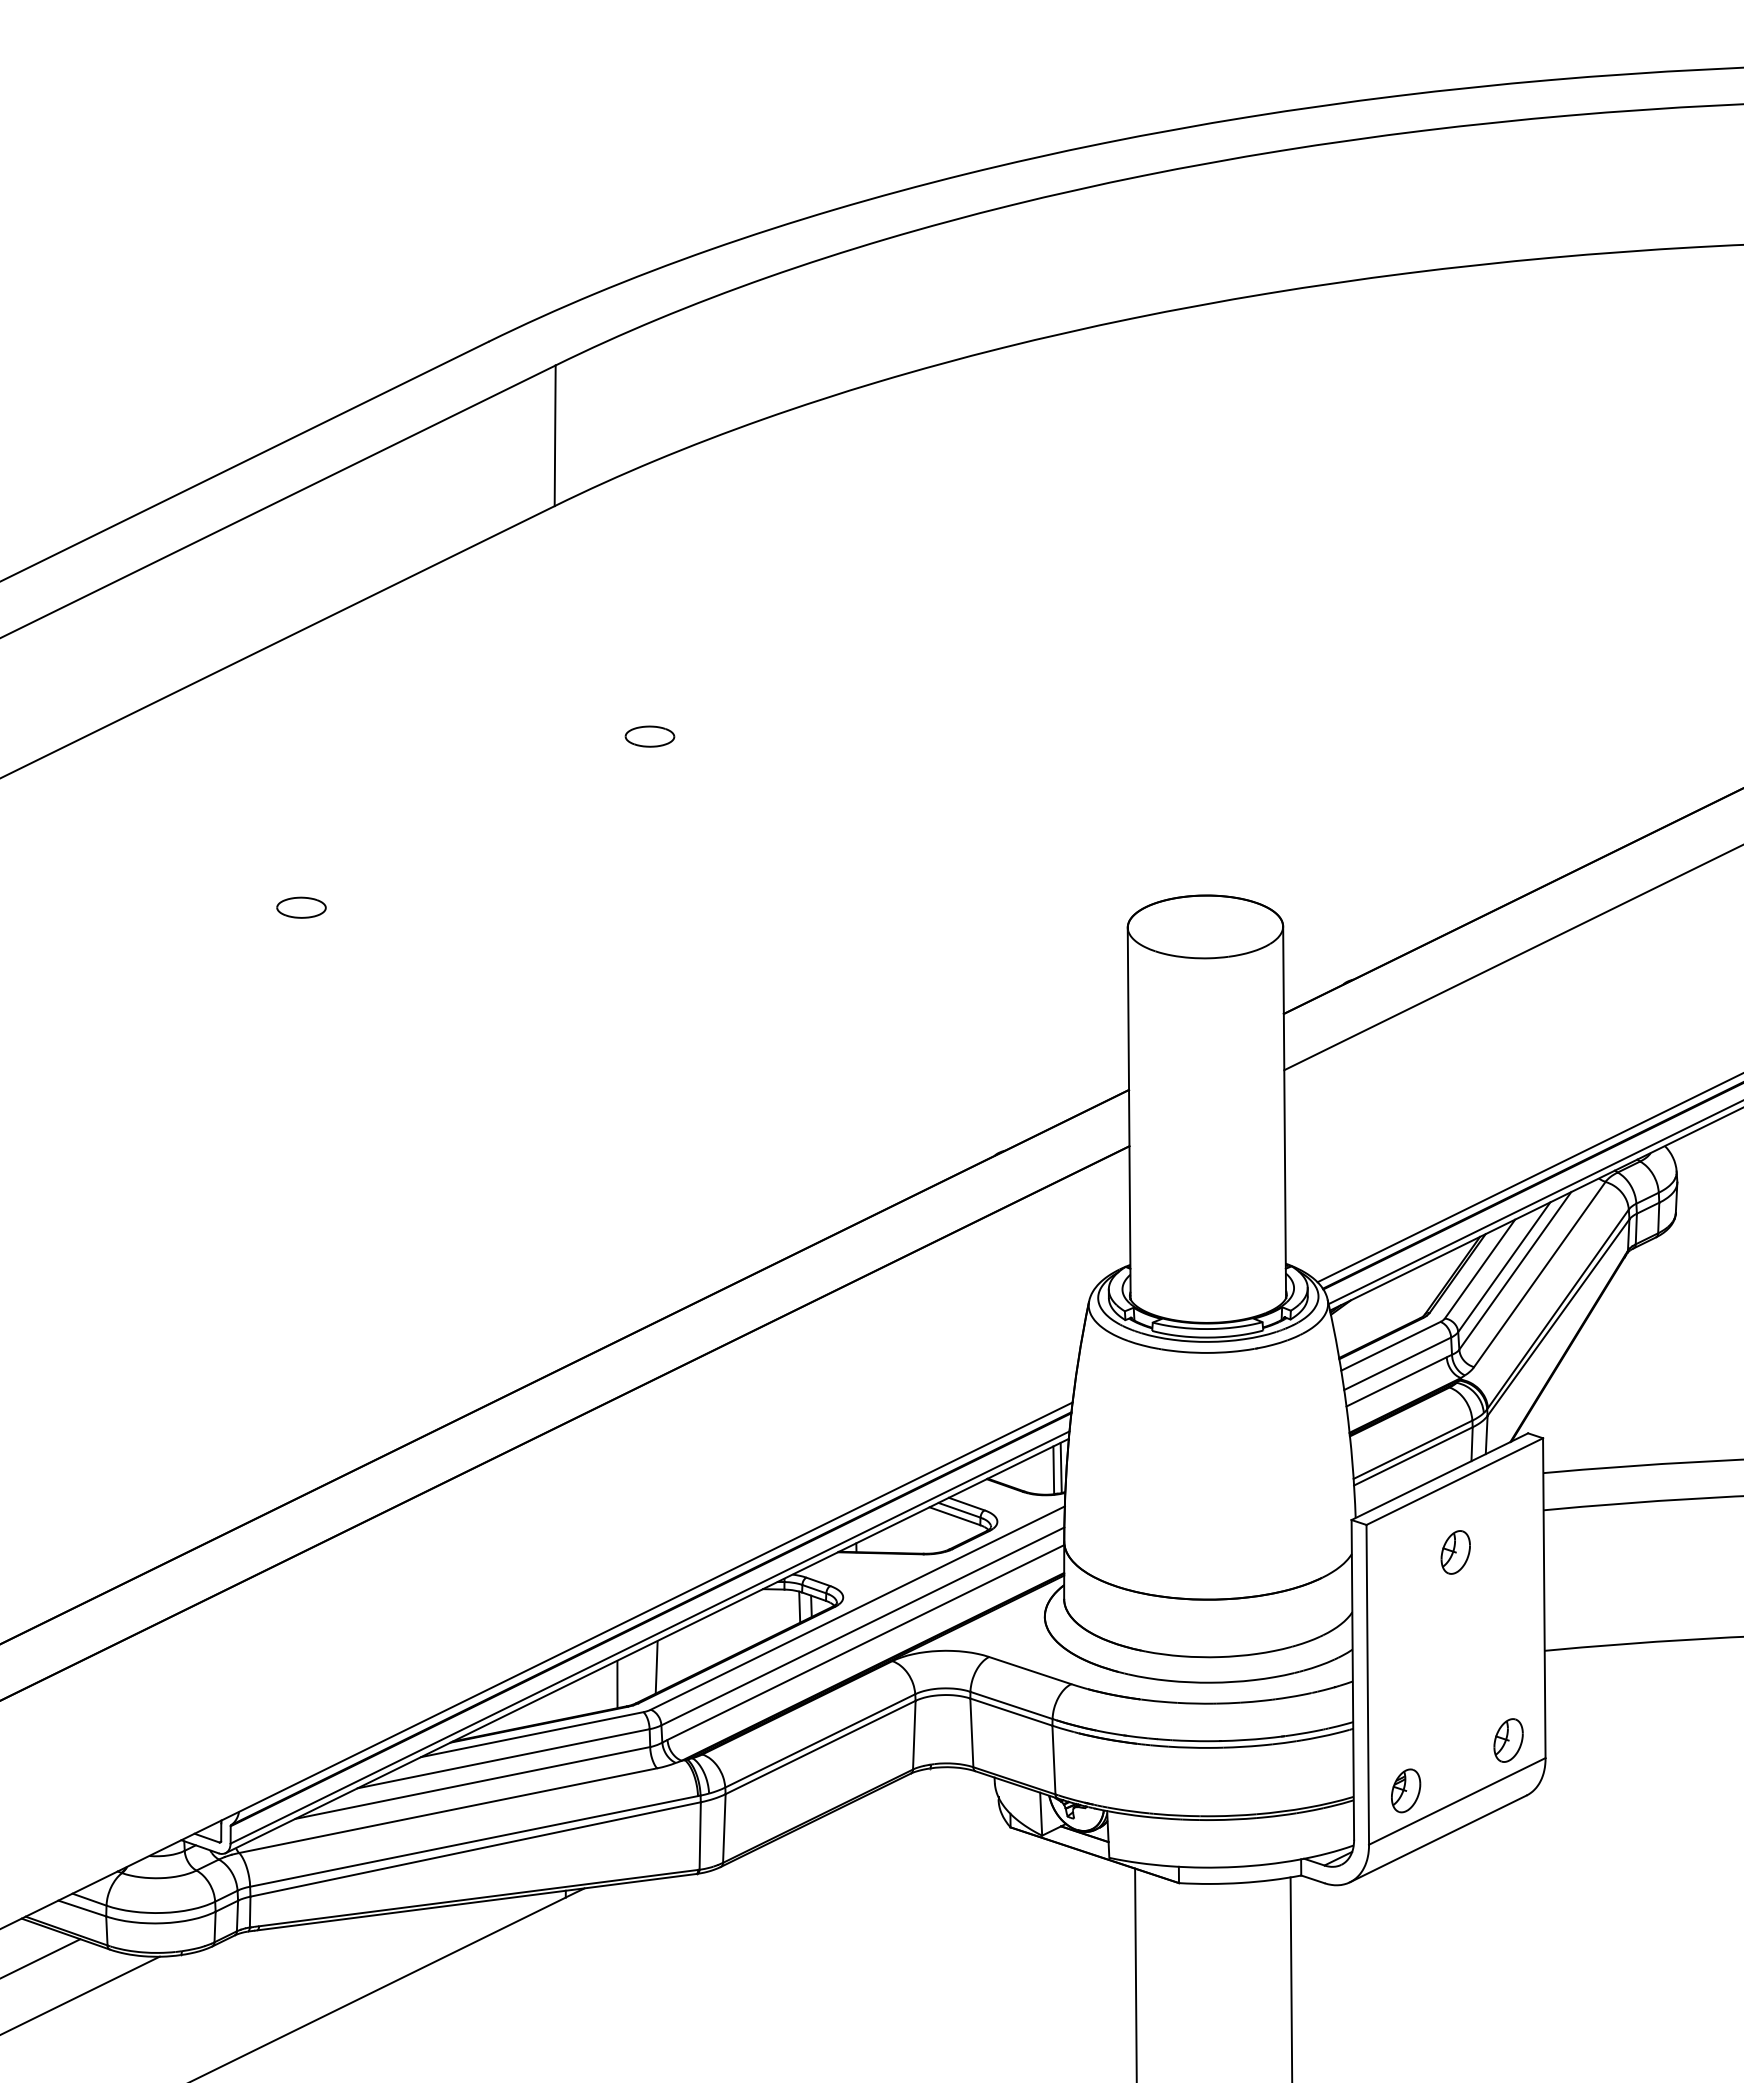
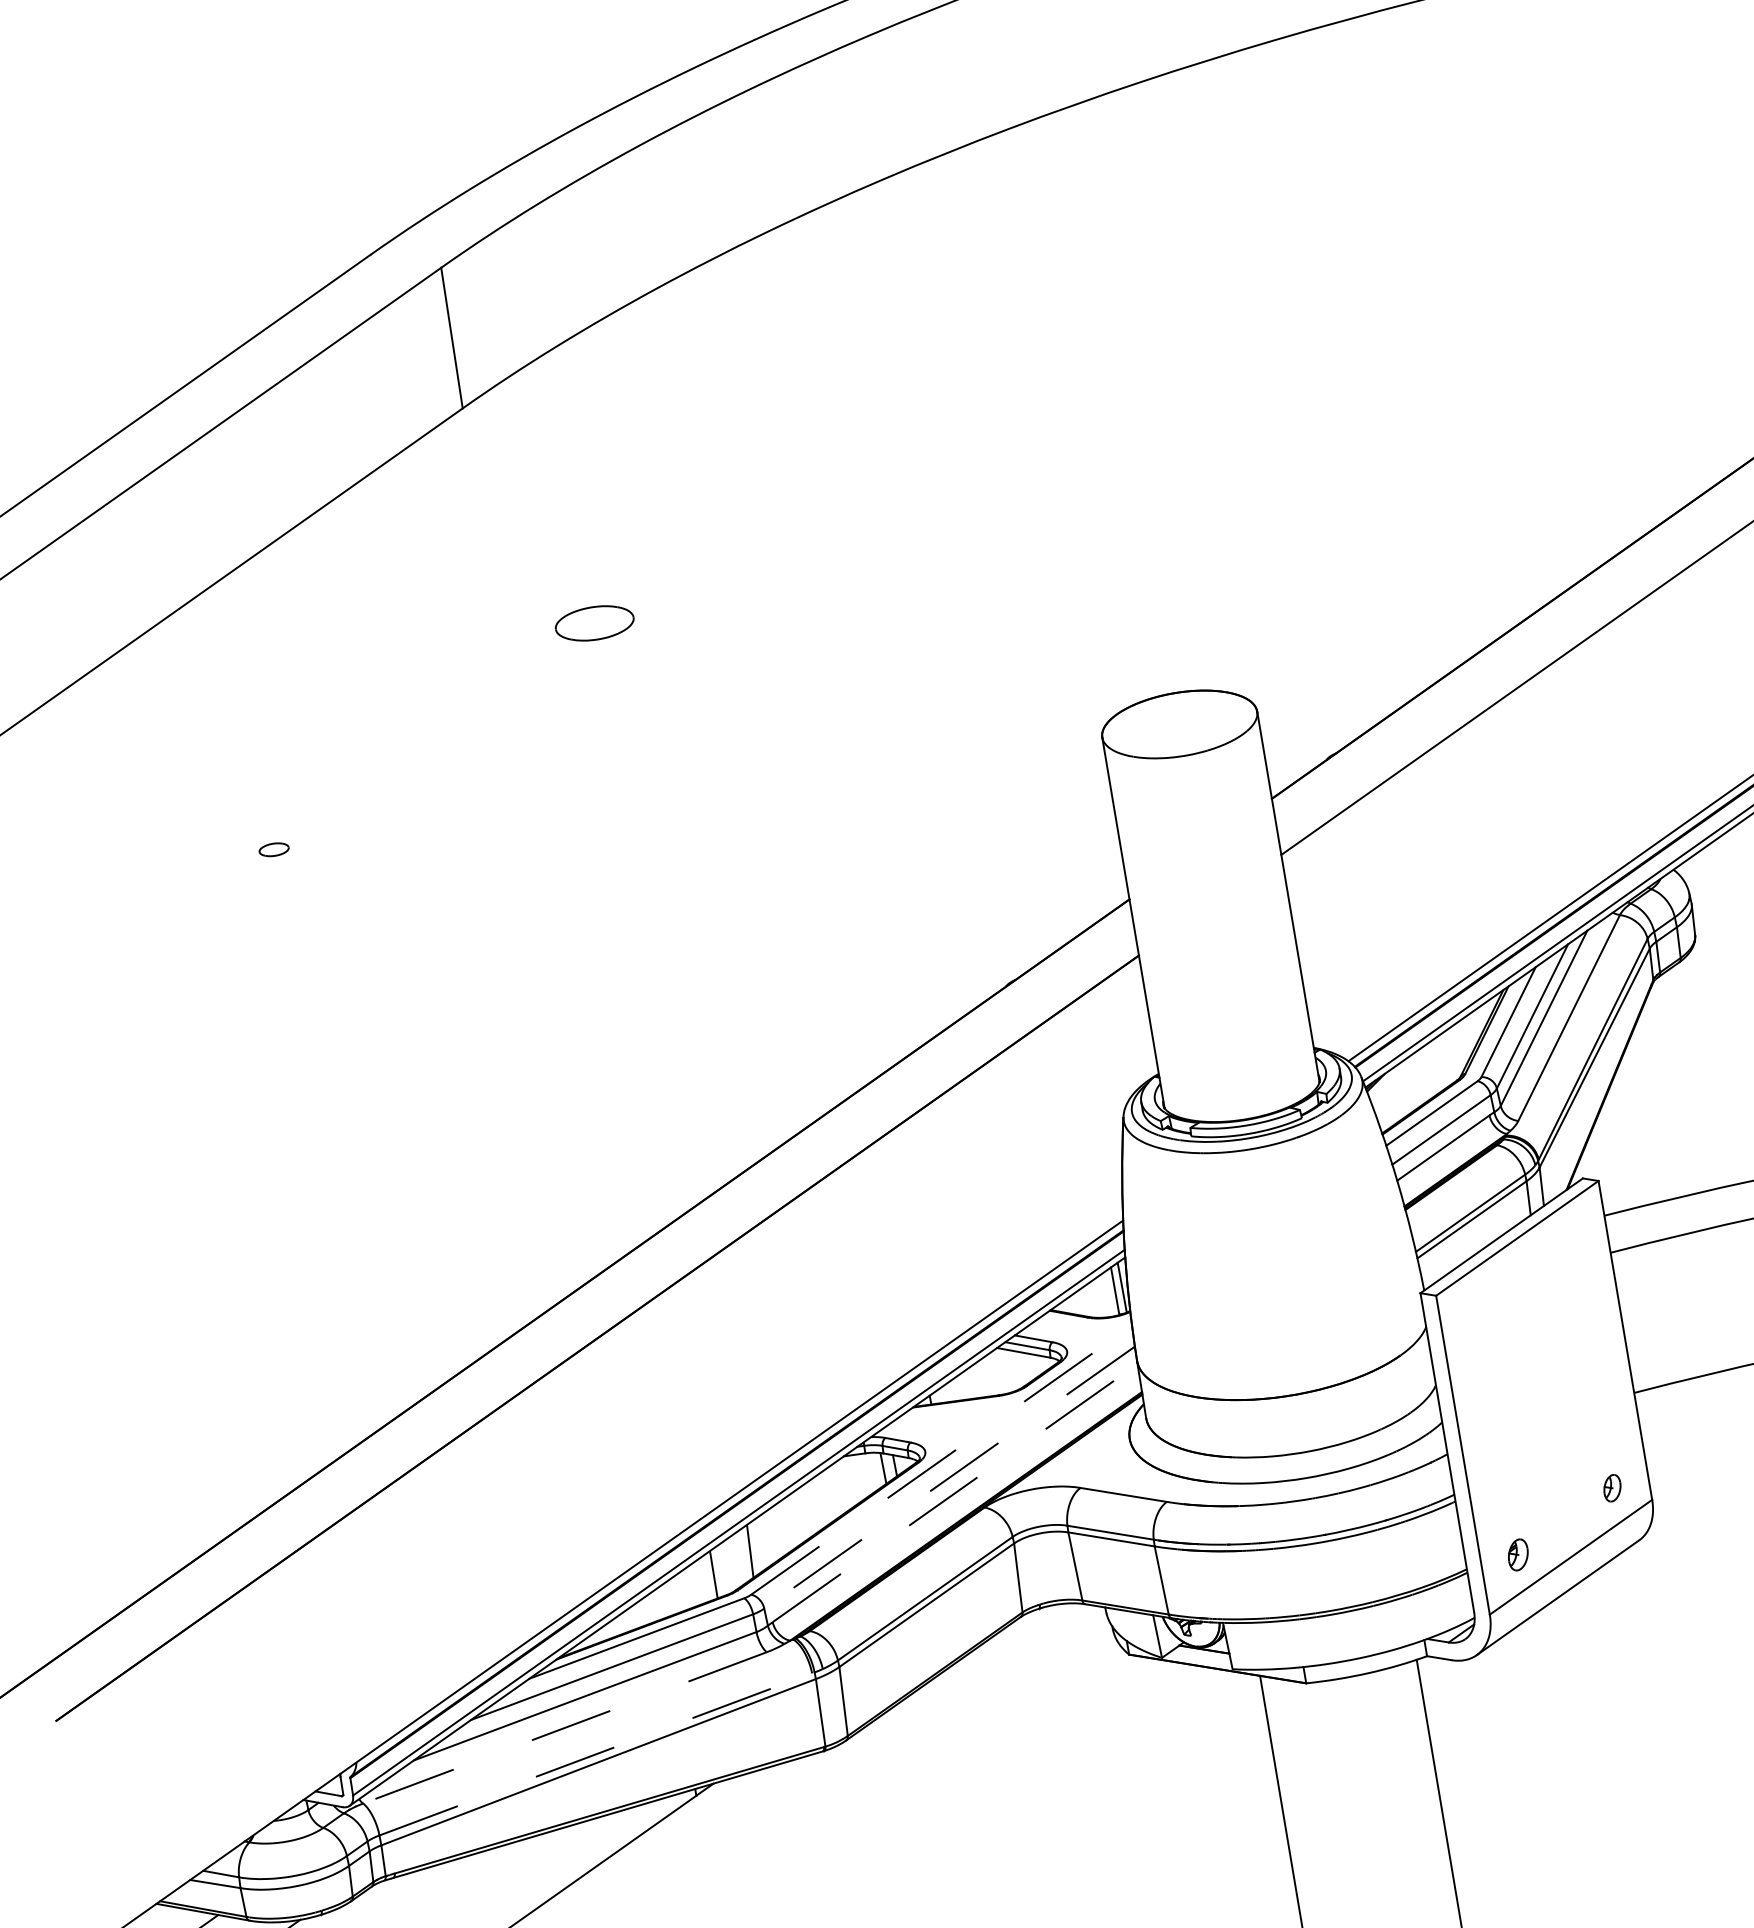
part: (649, 736) -> (594, 623), size x1.6
part: (301, 907) -> (274, 849), size x0.6
part: (1455, 1552) -> (1529, 1309), removed
line: (857, 1608) -> (941, 1460), solid -> dashed
line: (862, 1626) -> (949, 1477), solid -> dashed
line: (865, 1642) -> (954, 1493), solid -> dashed
part: (1508, 1740) -> (1612, 1488), size x0.6
part: (1406, 1790) -> (1518, 1554), size x0.7
line: (447, 1810) -> (564, 1727), solid -> dashed
line: (475, 1841) -> (597, 1754), solid -> dashed

